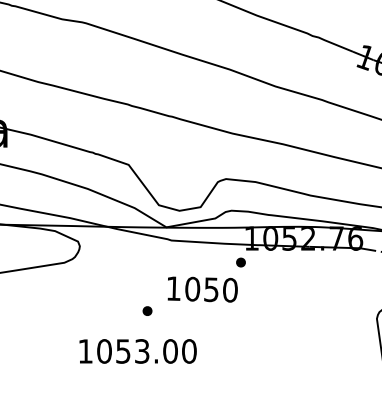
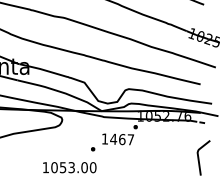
text: (212, 289) -> (122, 139), 1050 -> 1467
text: (137, 351) -> (69, 167), moved

